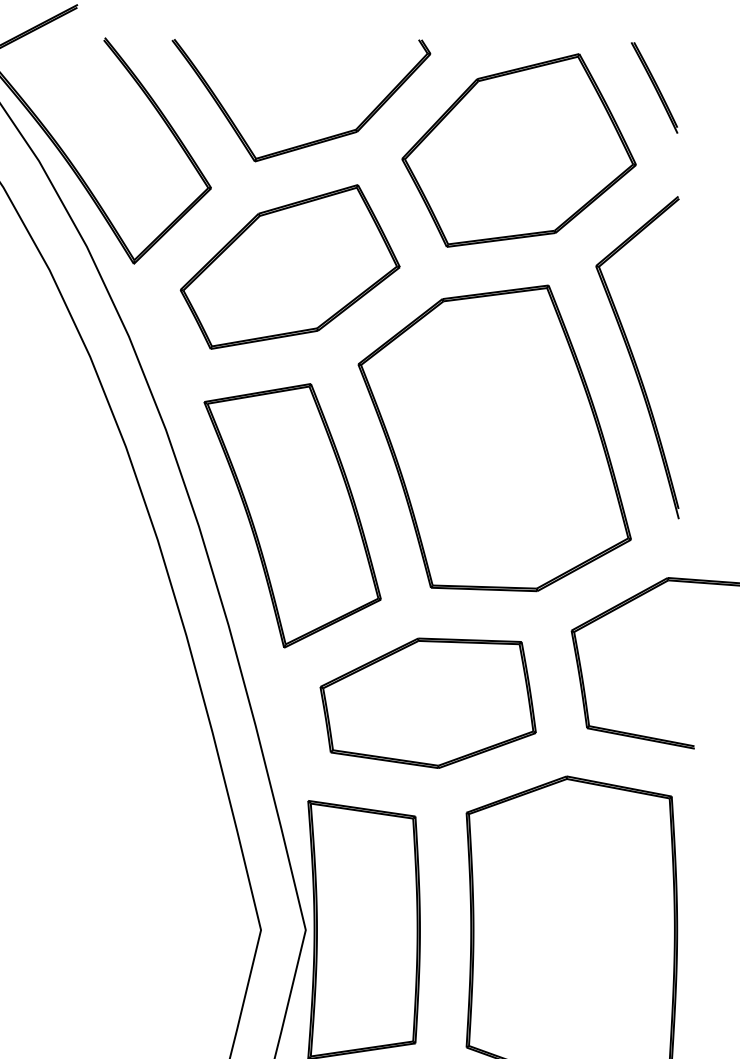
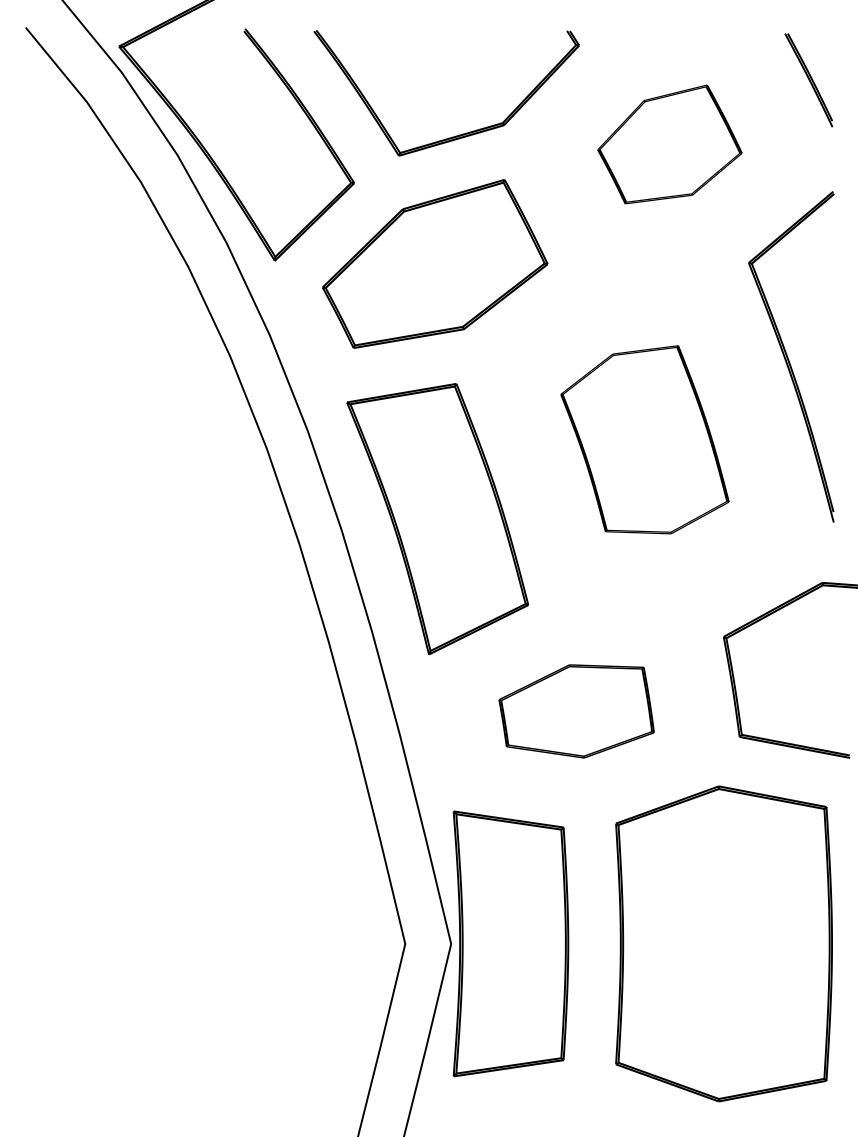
part: (518, 150) -> (669, 144), size x0.6
part: (494, 438) -> (644, 439), size x0.6
part: (427, 703) -> (576, 711), size x0.7

